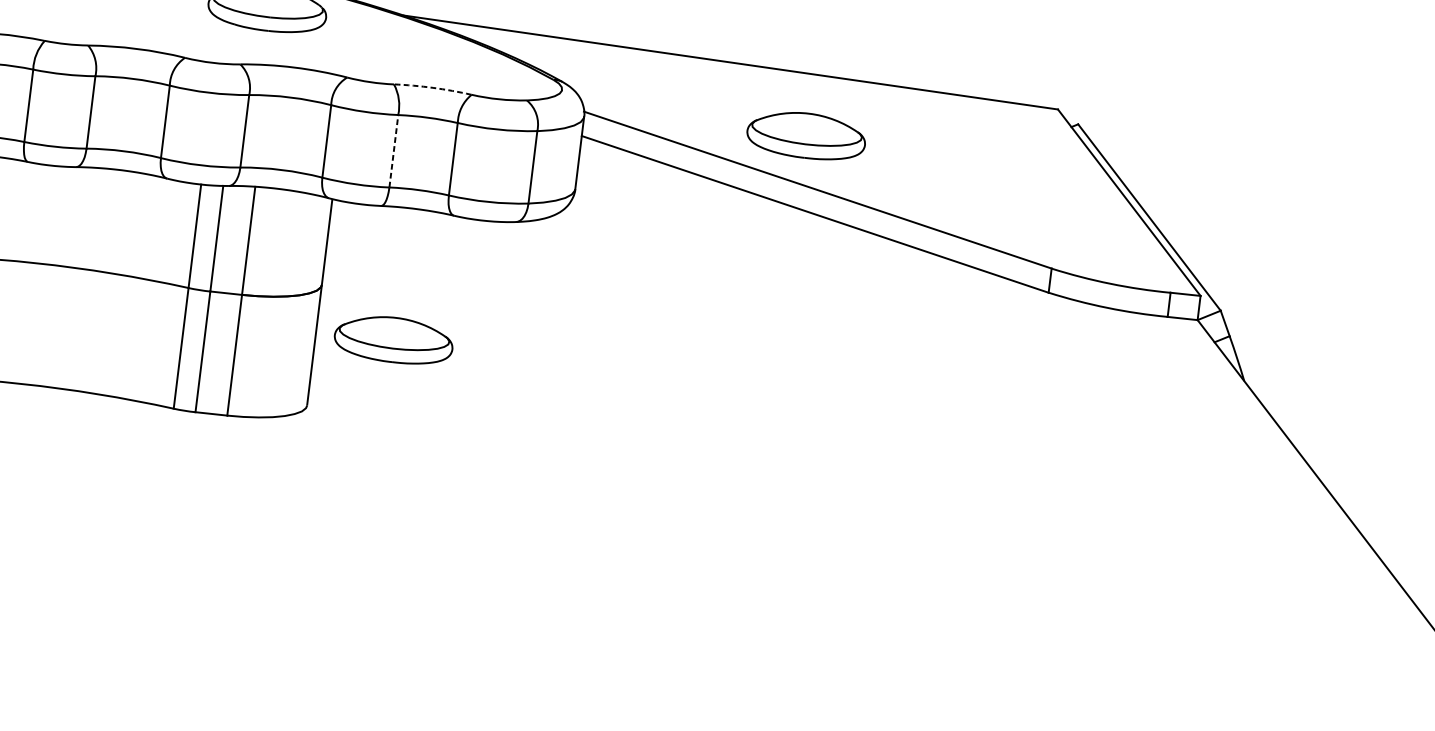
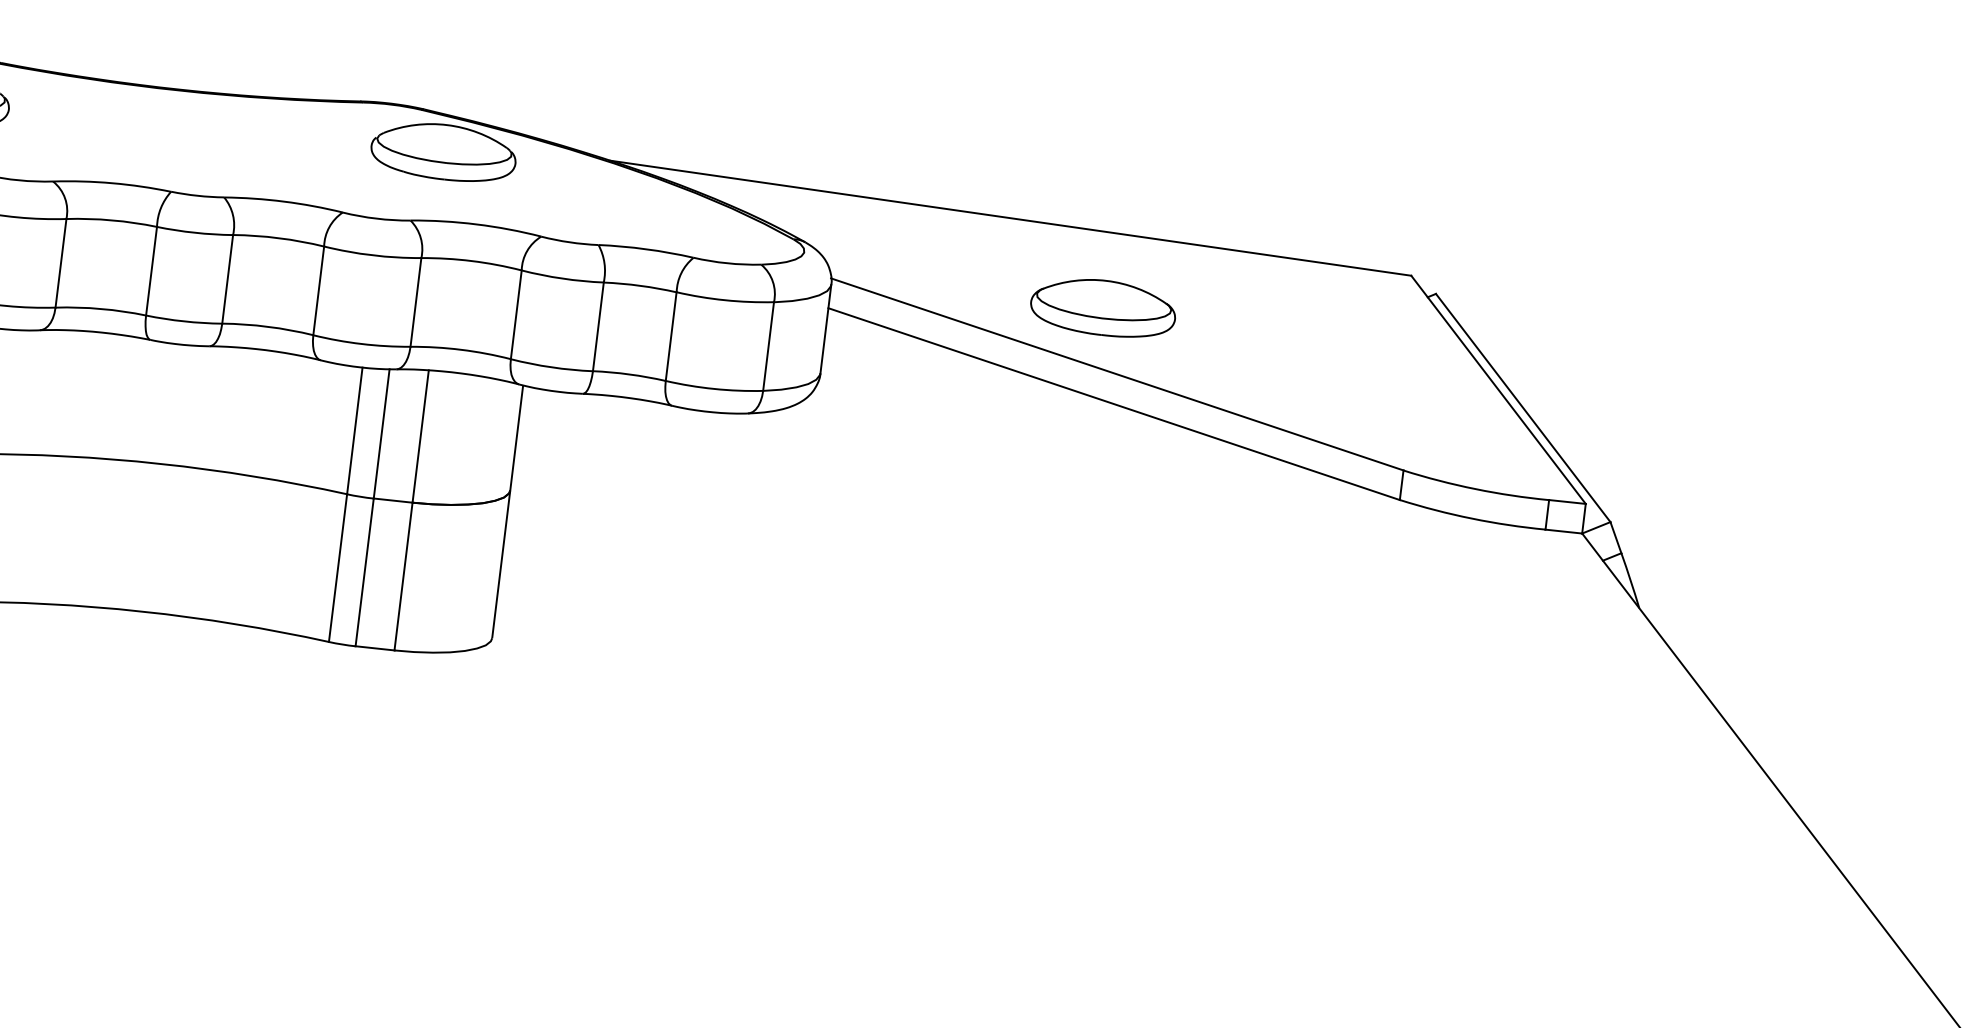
arc: (433, 88) -> (646, 249), dashed -> solid
line: (393, 150) -> (598, 326), dashed -> solid
part: (393, 340) -> (597, 558), removed

